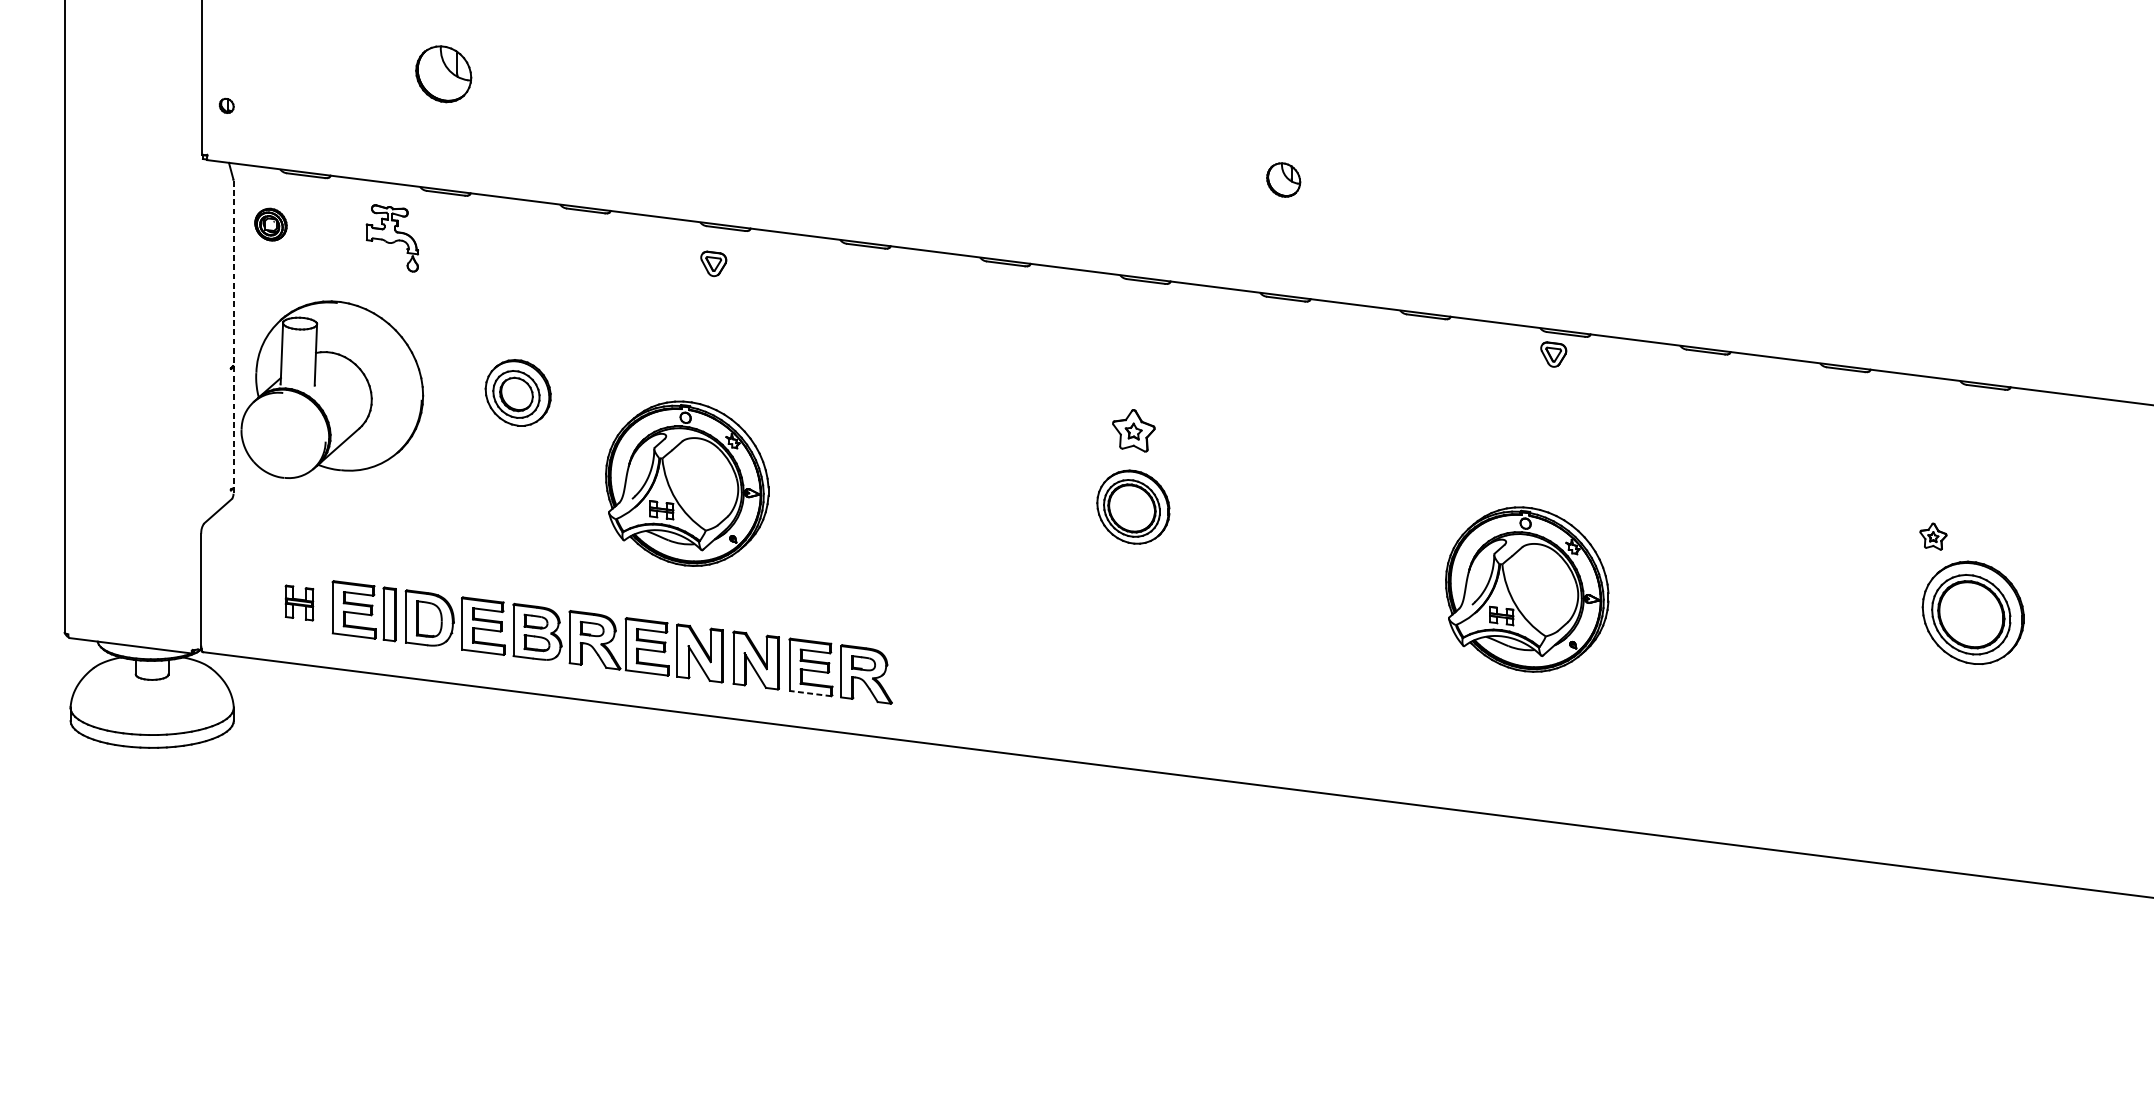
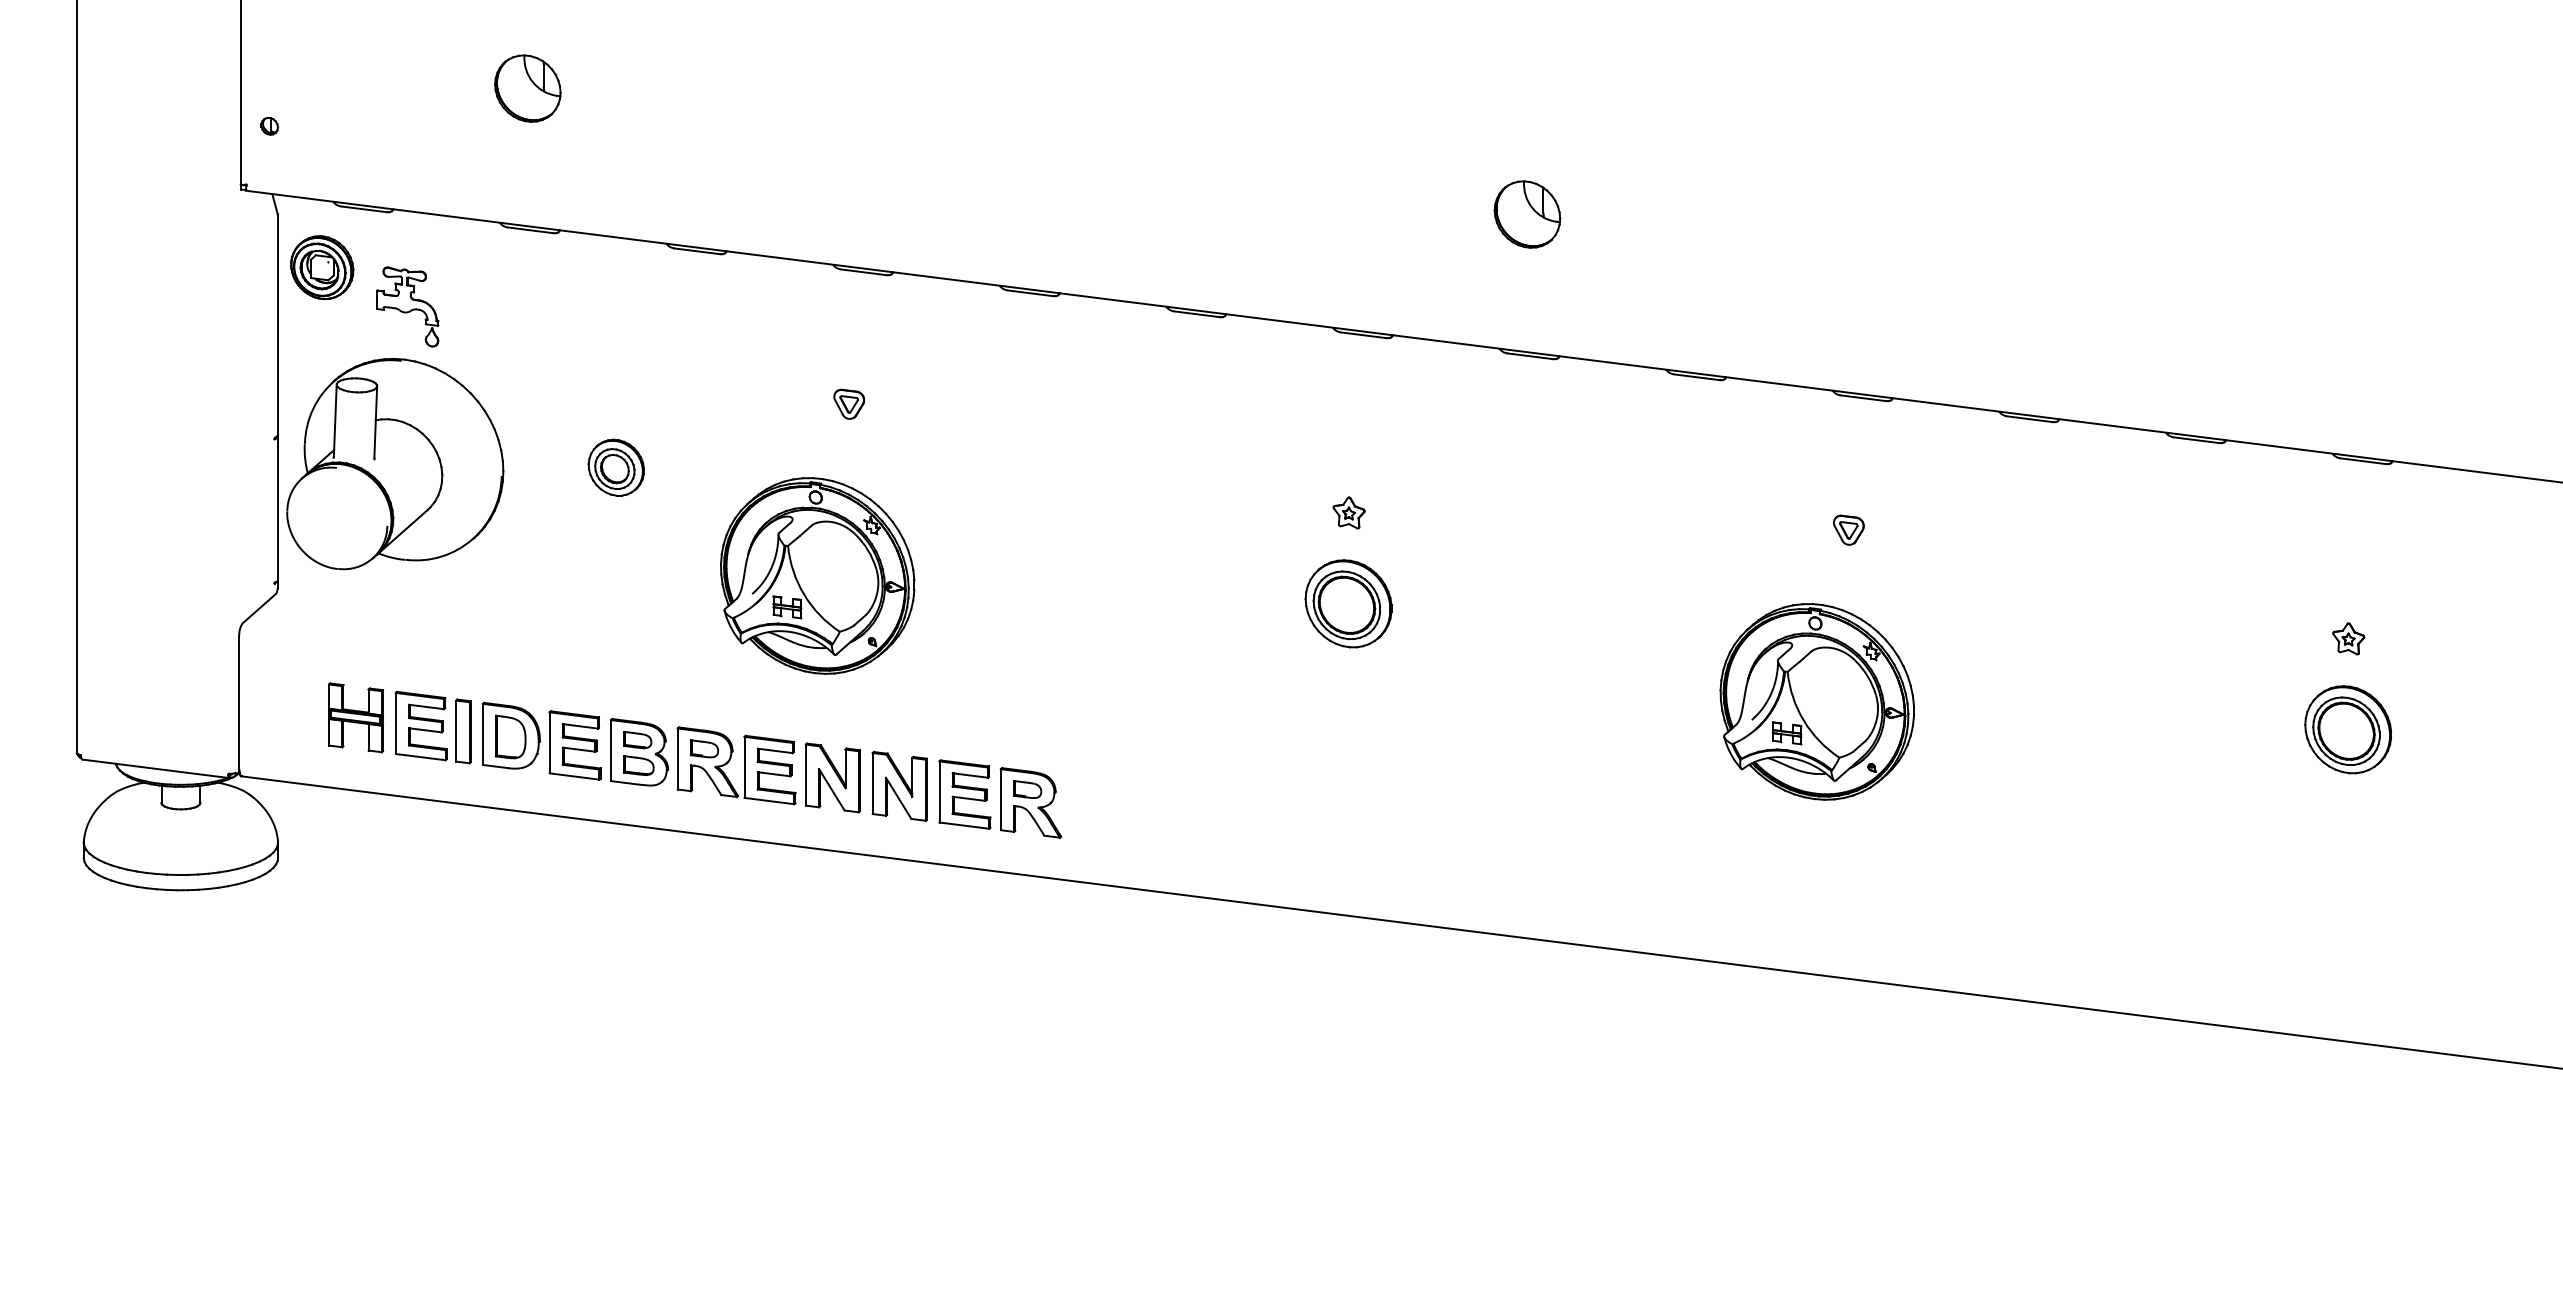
part: (1283, 180) -> (1527, 214), size x1.67
part: (271, 224) -> (322, 267), size x1.67
part: (392, 238) -> (407, 306), moved
part: (713, 263) -> (849, 403), moved
line: (233, 338) -> (277, 402), dashed -> solid
part: (1553, 353) -> (1848, 529), moved
part: (517, 392) -> (615, 467), size x0.71
part: (1133, 430) -> (1348, 512), size x0.62
part: (1933, 536) -> (2348, 638), moved
part: (299, 602) -> (356, 717), size x1.67
part: (1973, 612) -> (2348, 729), size x0.71
line: (809, 693) -> (963, 825), dashed -> solid

